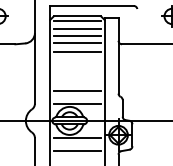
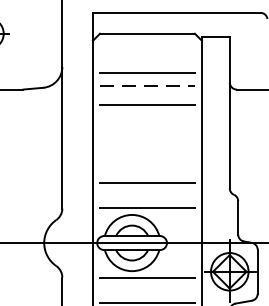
line: (77, 20) -> (147, 41), removed
line: (77, 28) -> (147, 57), removed
line: (77, 42) -> (147, 85), solid -> dashed

